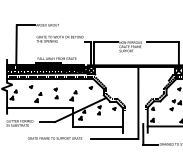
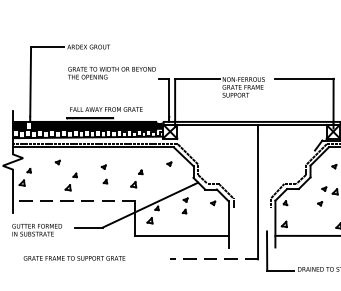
line: (39, 107) -> (73, 200), solid -> dashed
text: (54, 138) -> (73, 258), moved
line: (114, 139) -> (213, 260), solid -> dashed

